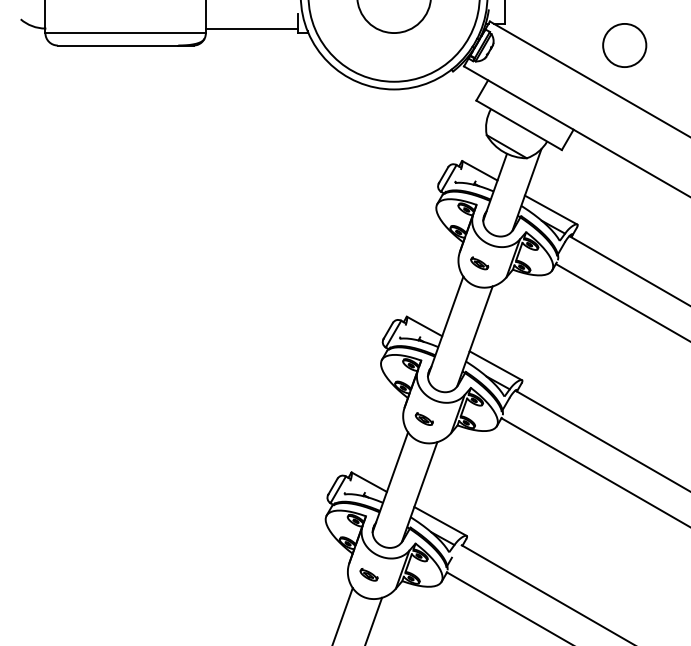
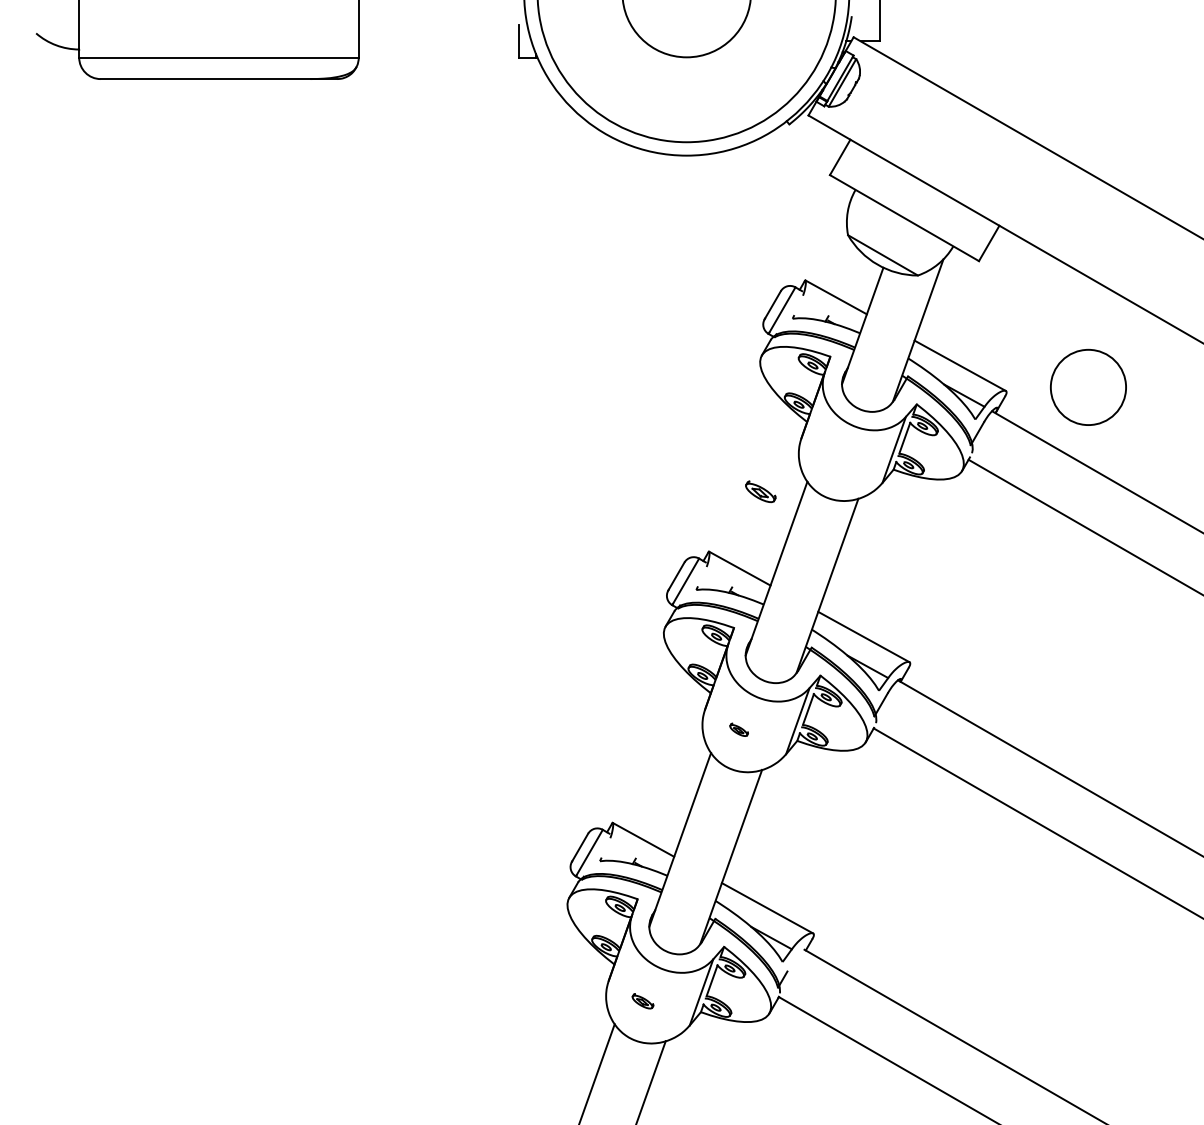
line: (251, 28) -> (438, 49), removed
circle: (624, 45) -> (1088, 387), moved
part: (479, 263) -> (760, 491), moved
part: (423, 418) -> (737, 728), size x0.6
part: (368, 574) -> (642, 1000), size x0.7

